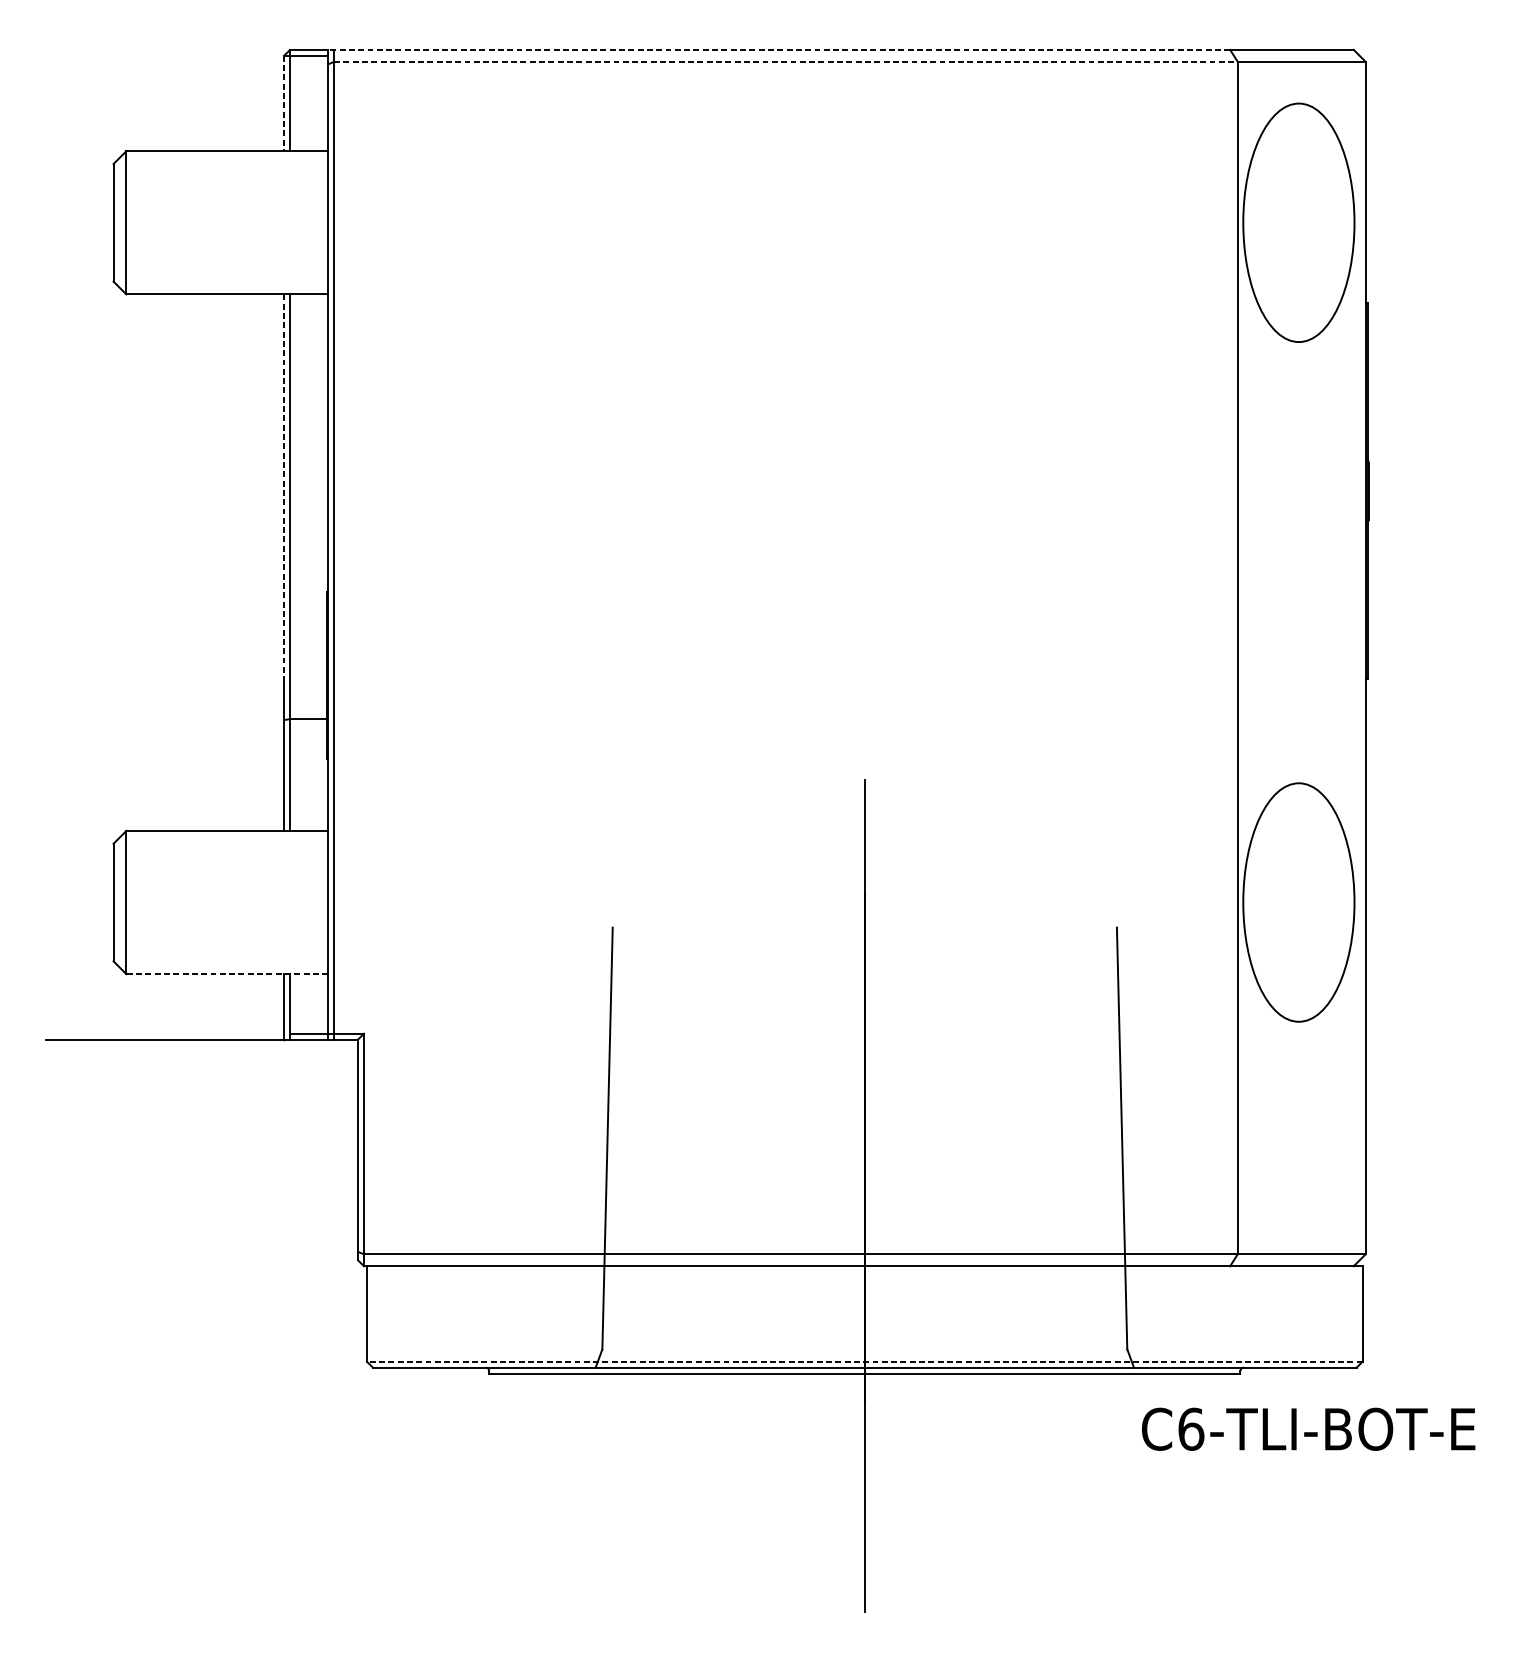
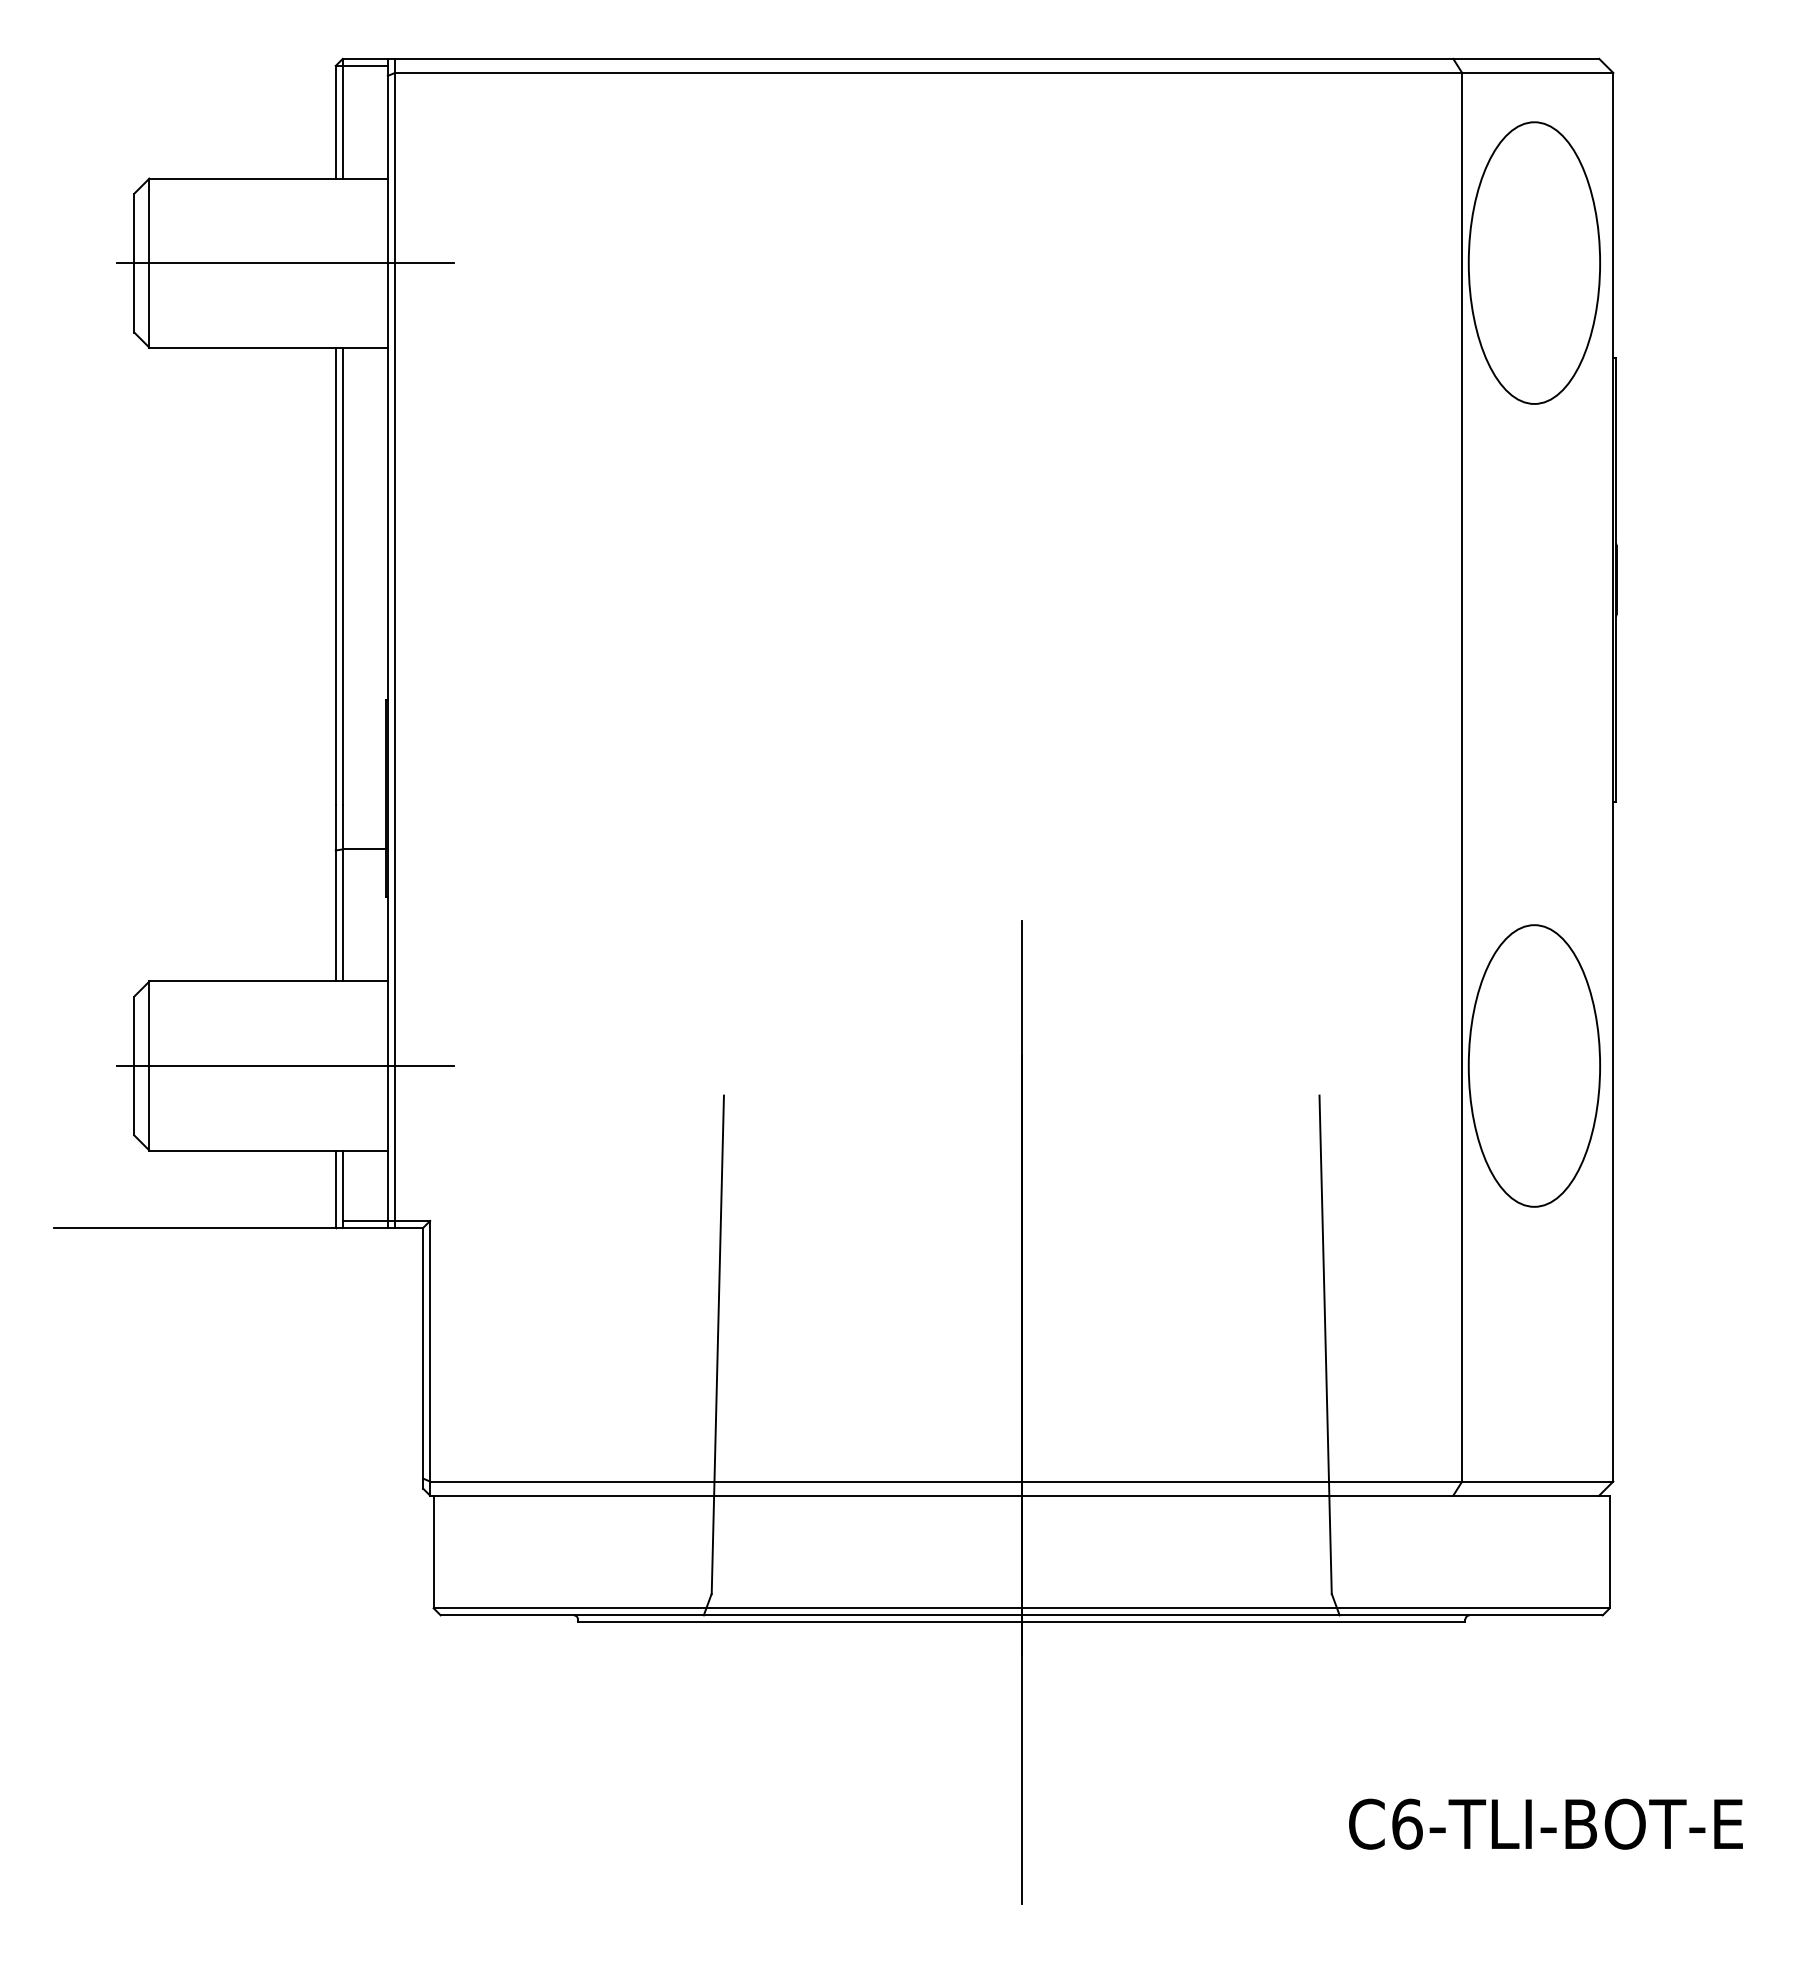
line: (779, 49) -> (920, 58), dashed -> solid
line: (785, 61) -> (928, 72), dashed -> solid
line: (283, 103) -> (335, 122), dashed -> solid
line: (240, 223) -> (284, 263), added
line: (283, 488) -> (335, 576), dashed -> solid
line: (240, 902) -> (284, 1066), added
line: (227, 974) -> (268, 1150), dashed -> solid
line: (864, 1361) -> (1021, 1608), dashed -> solid
text: (1308, 1428) -> (1545, 1823), moved

